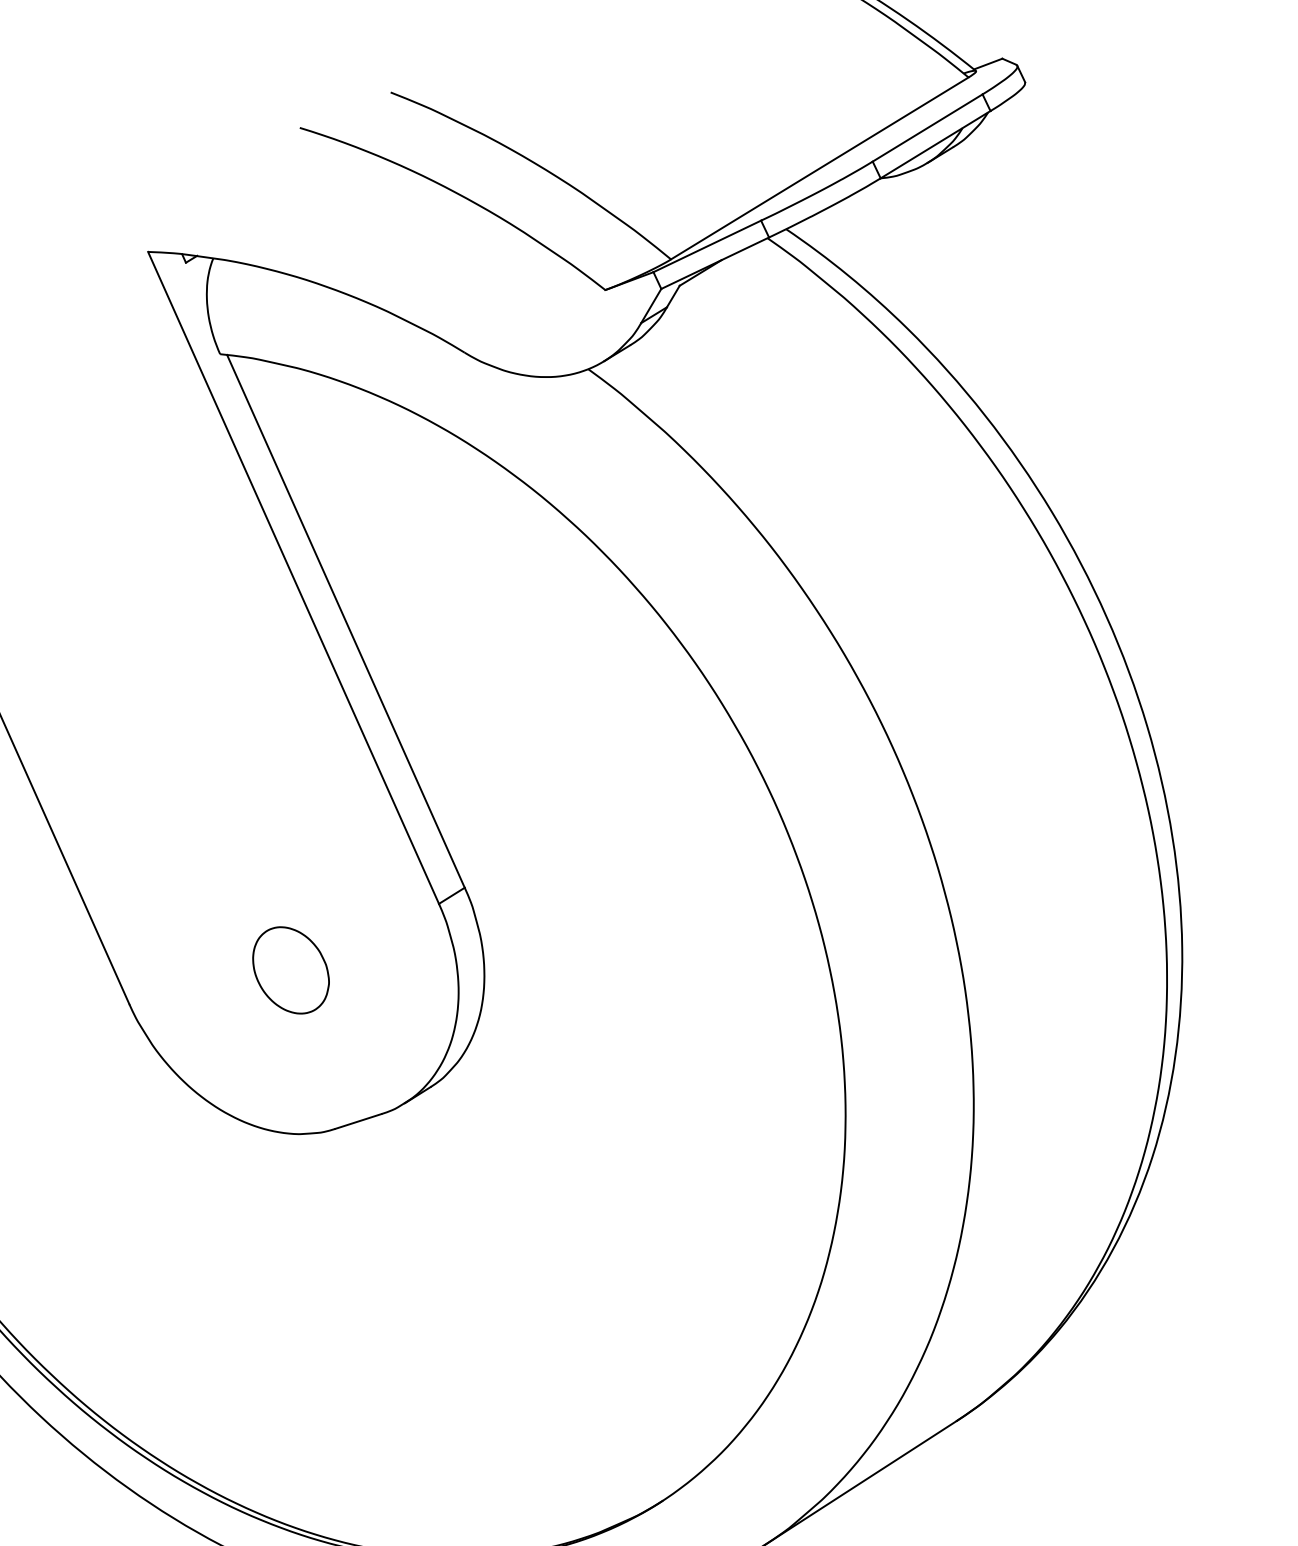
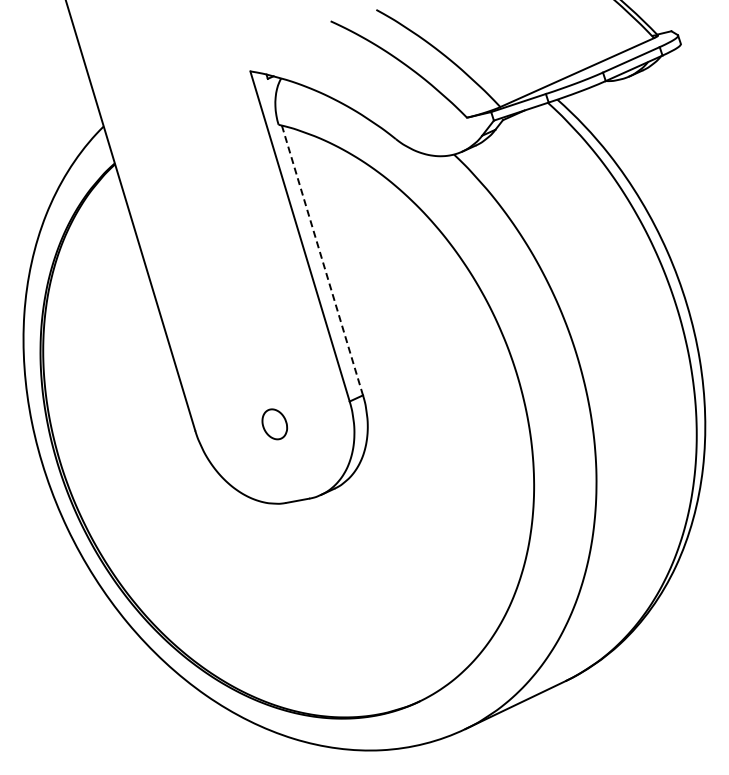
line: (346, 621) -> (322, 260), solid -> dashed
part: (290, 970) -> (274, 424), size x0.7

